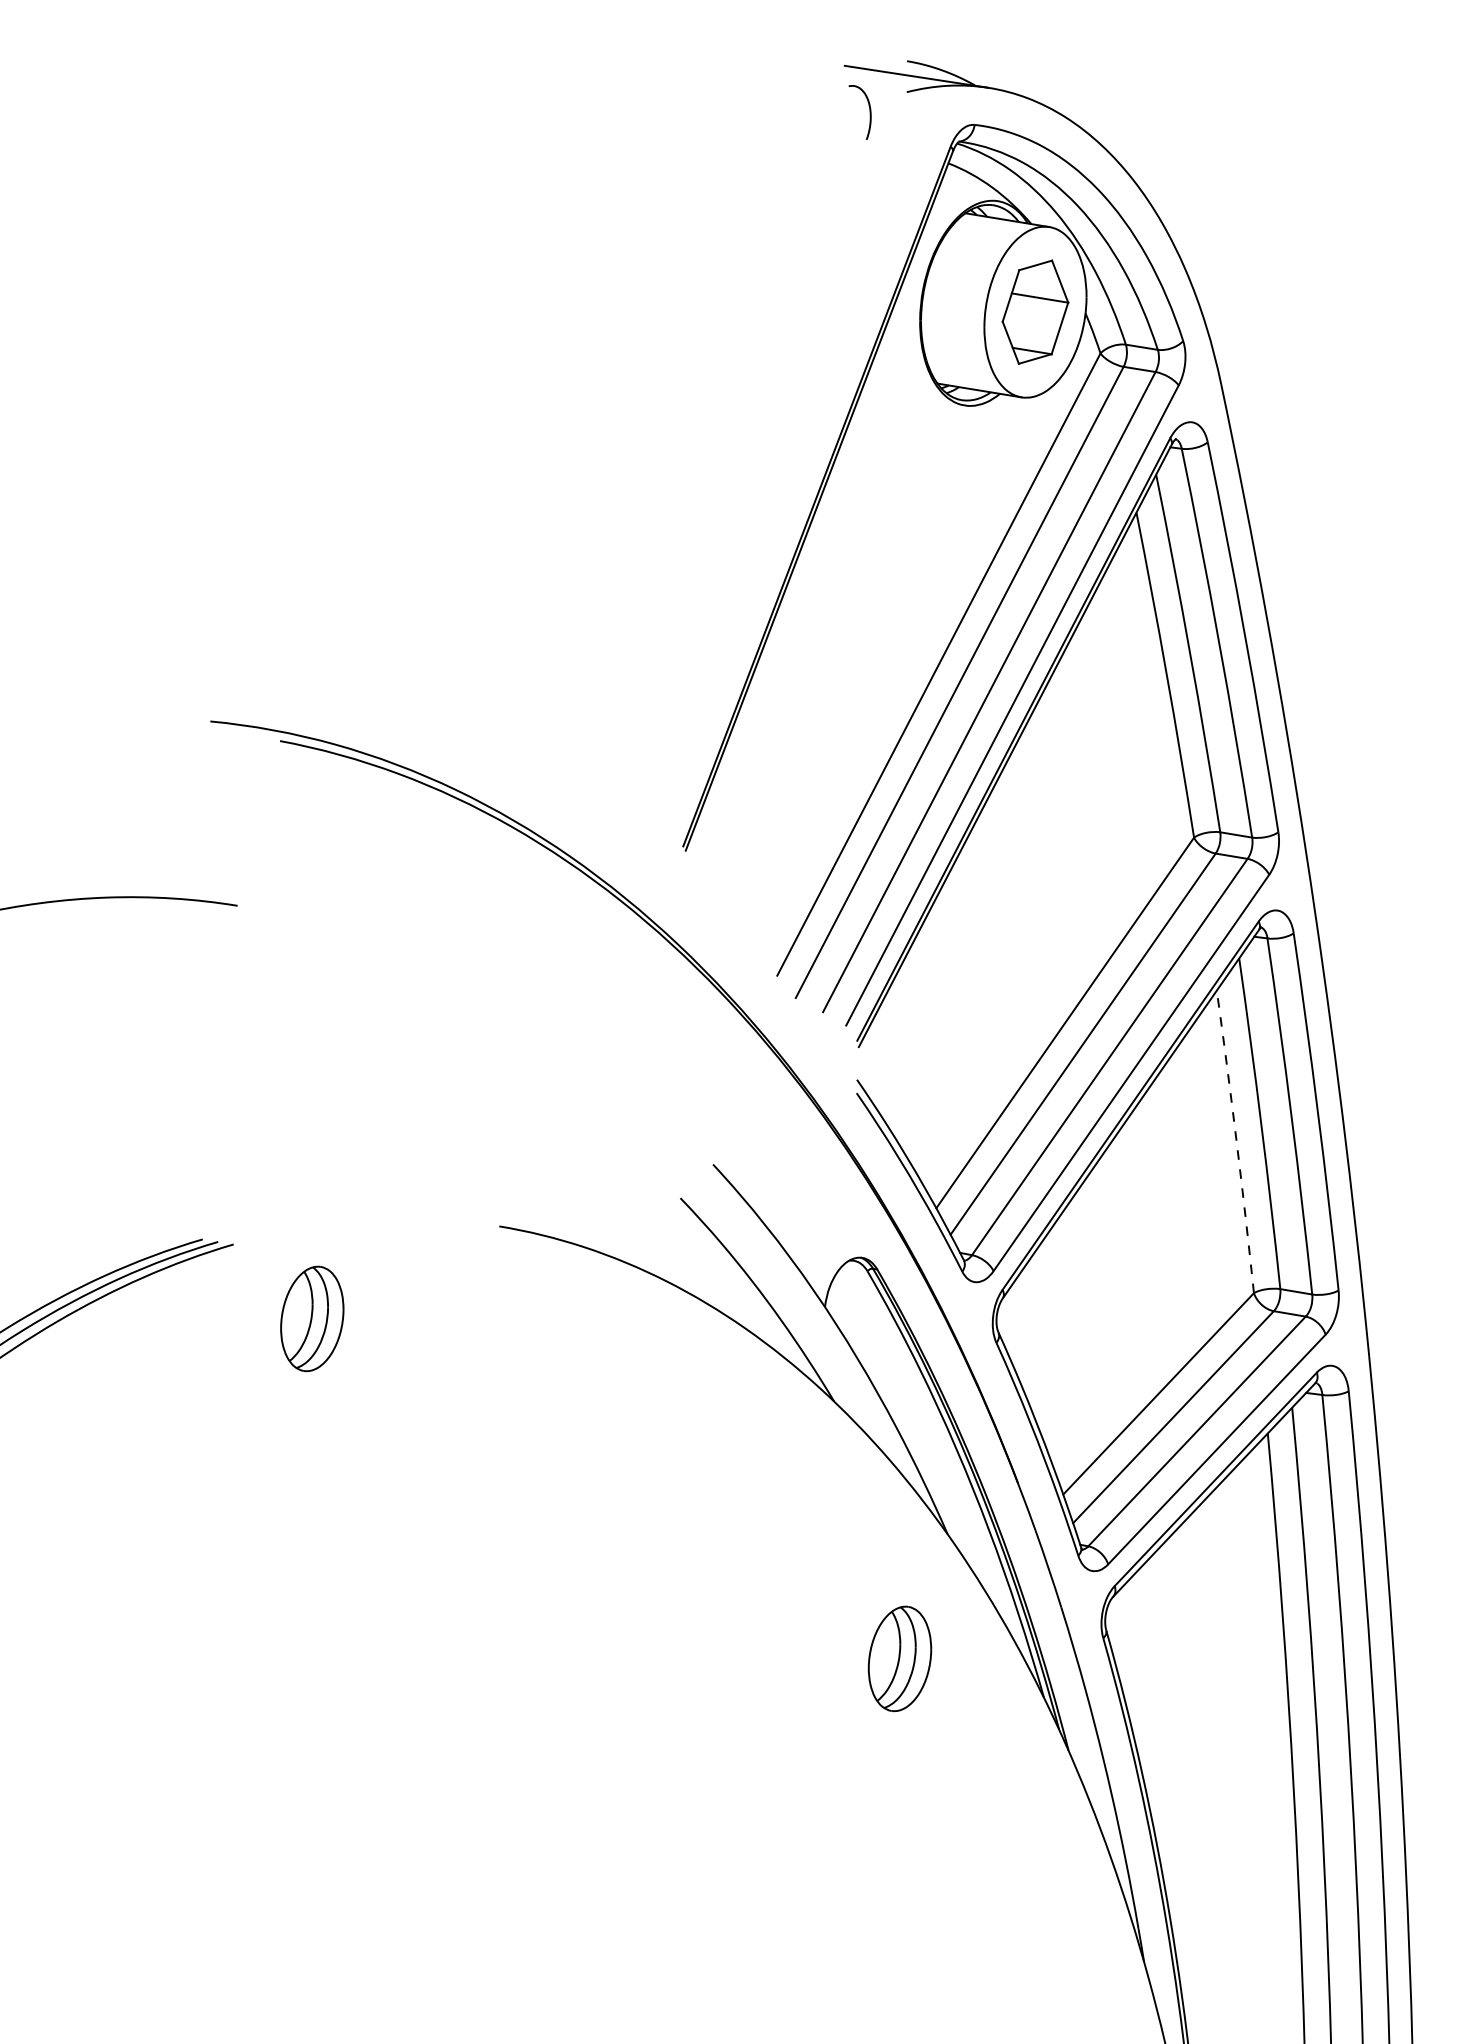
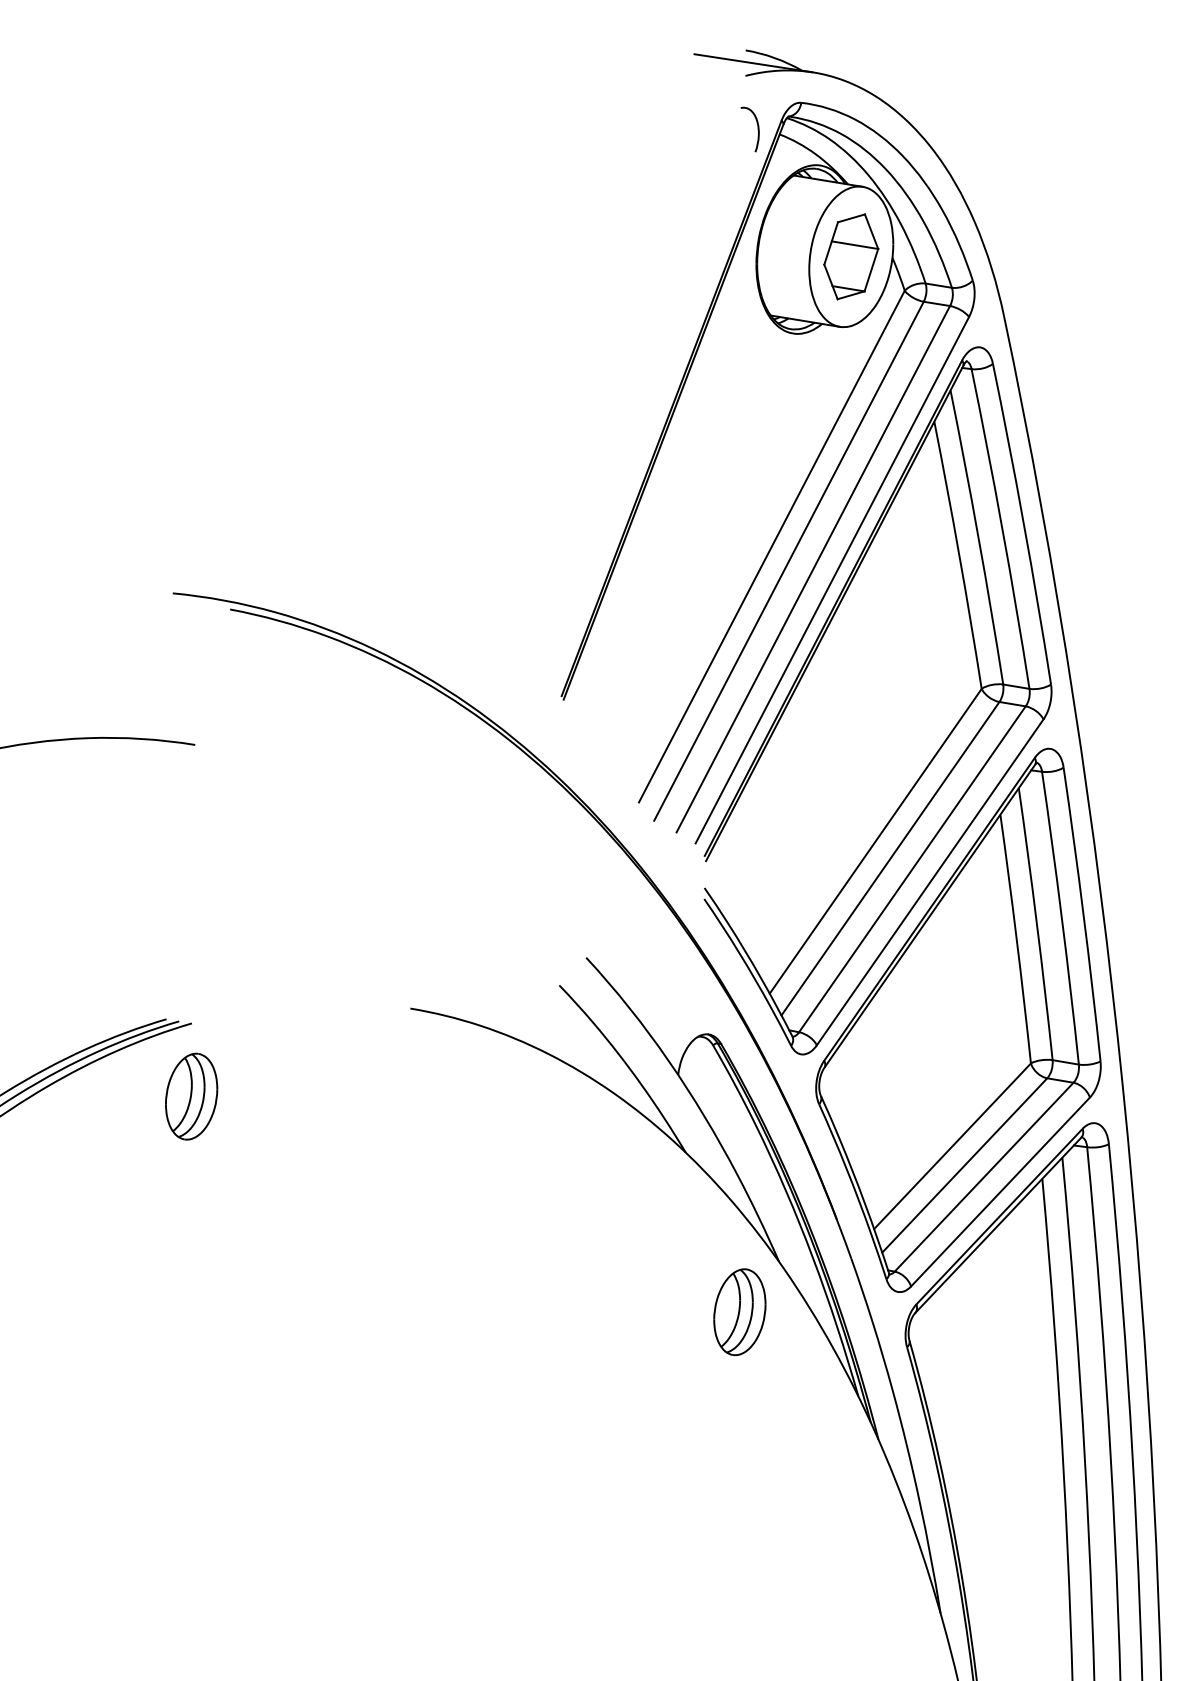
curve: (869, 112) -> (757, 129), moved
arc: (1236, 1141) -> (1016, 938), dashed -> solid
part: (312, 1318) -> (191, 1096), moved
part: (899, 1659) -> (739, 1312), moved

